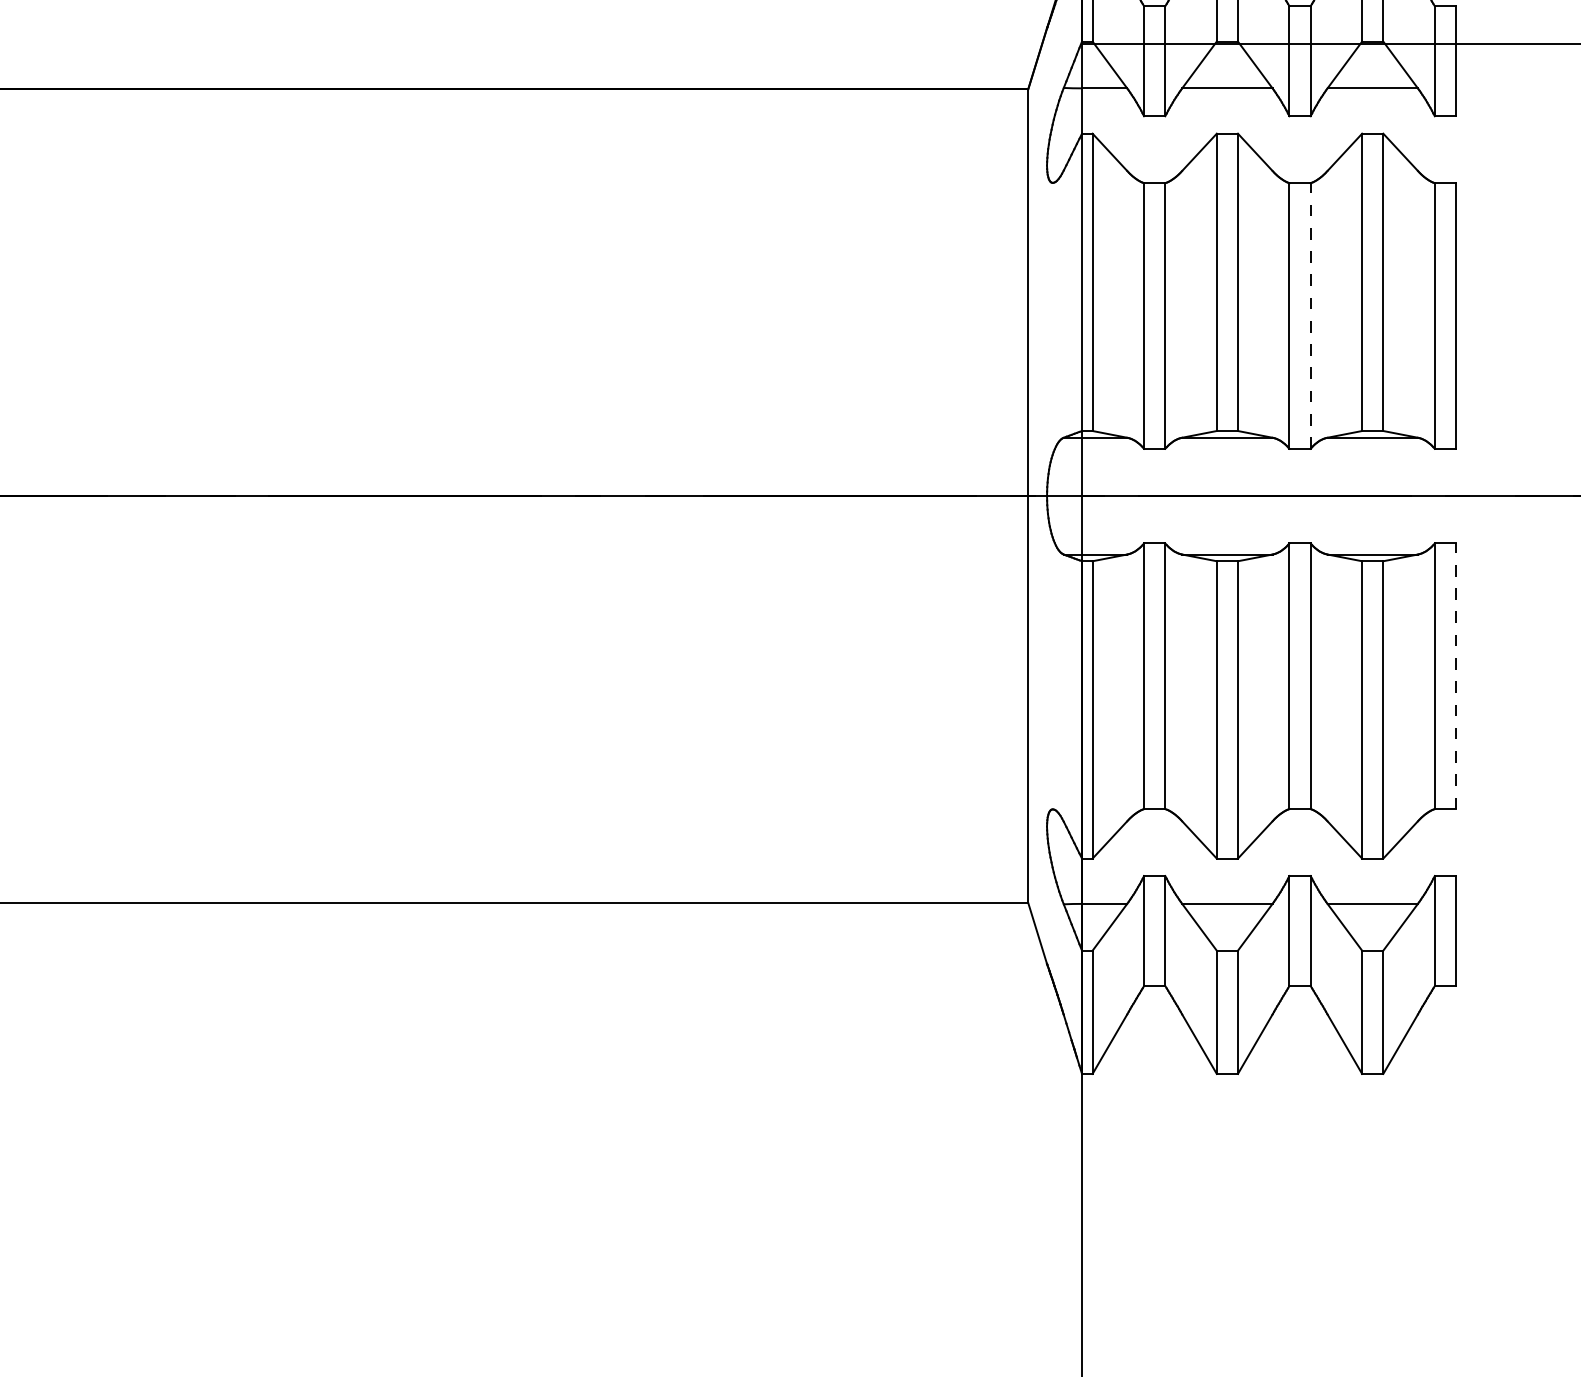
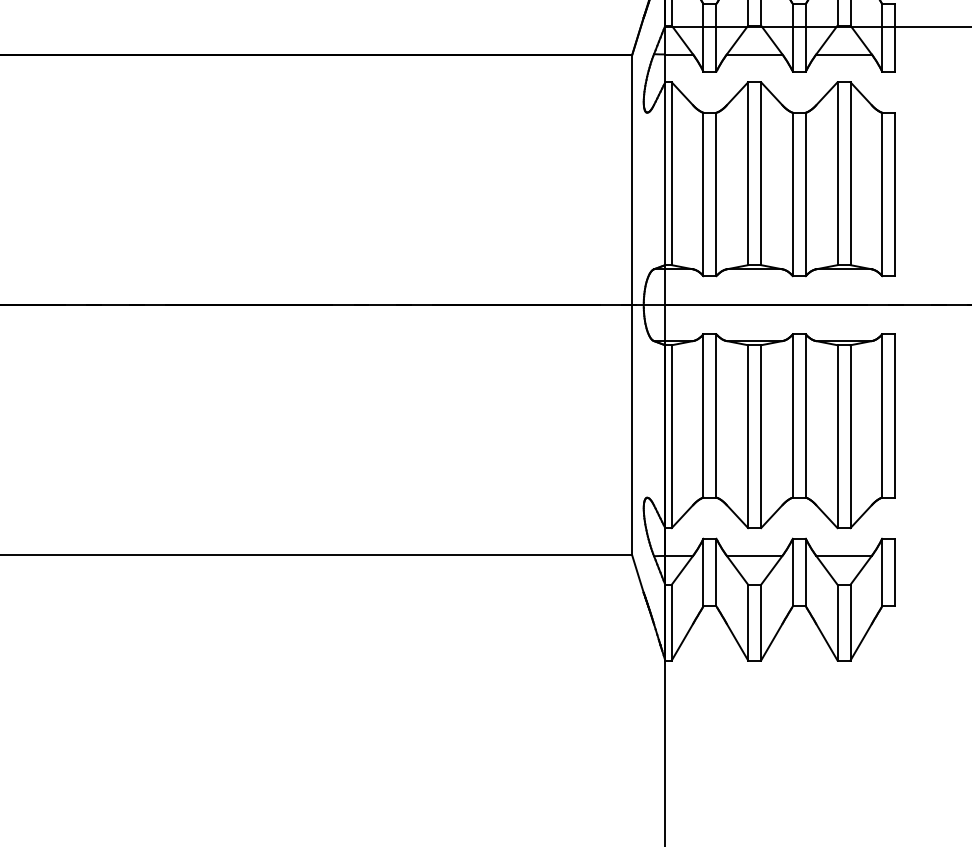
line: (1310, 316) -> (805, 194), dashed -> solid
line: (1456, 677) -> (895, 416), dashed -> solid

